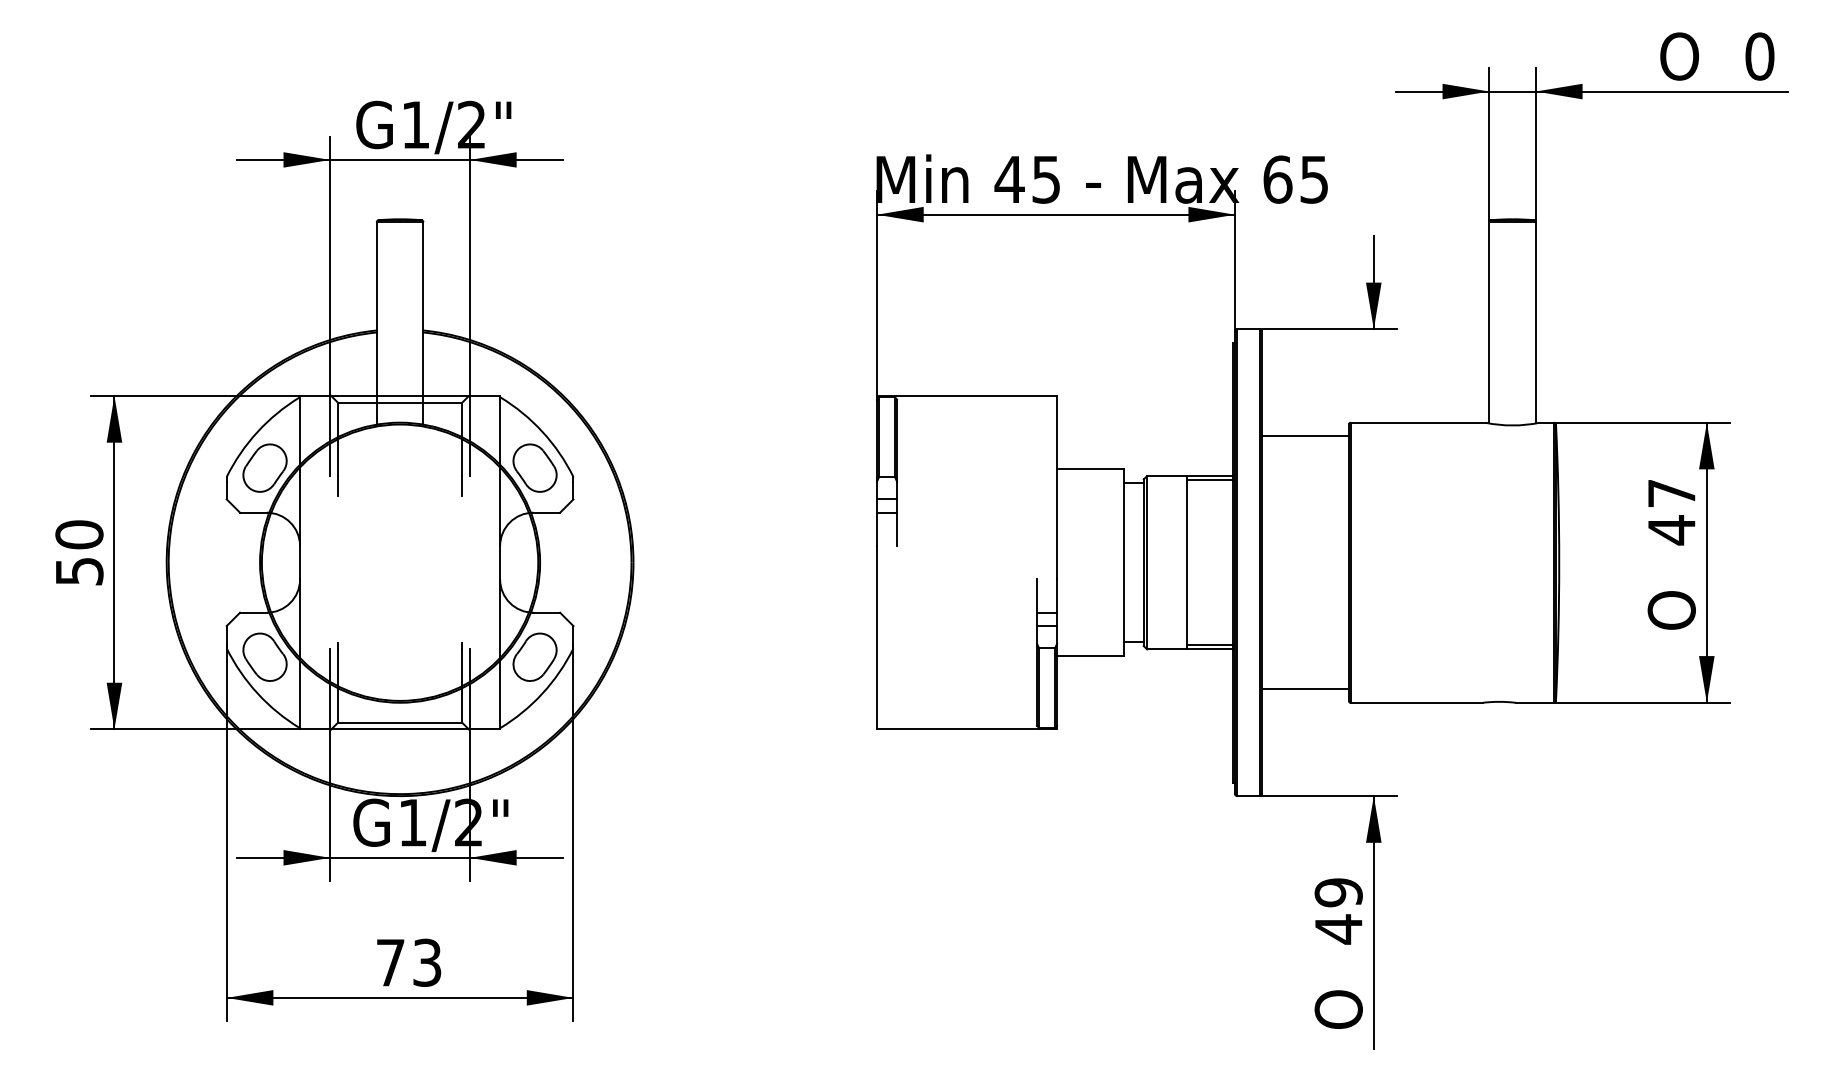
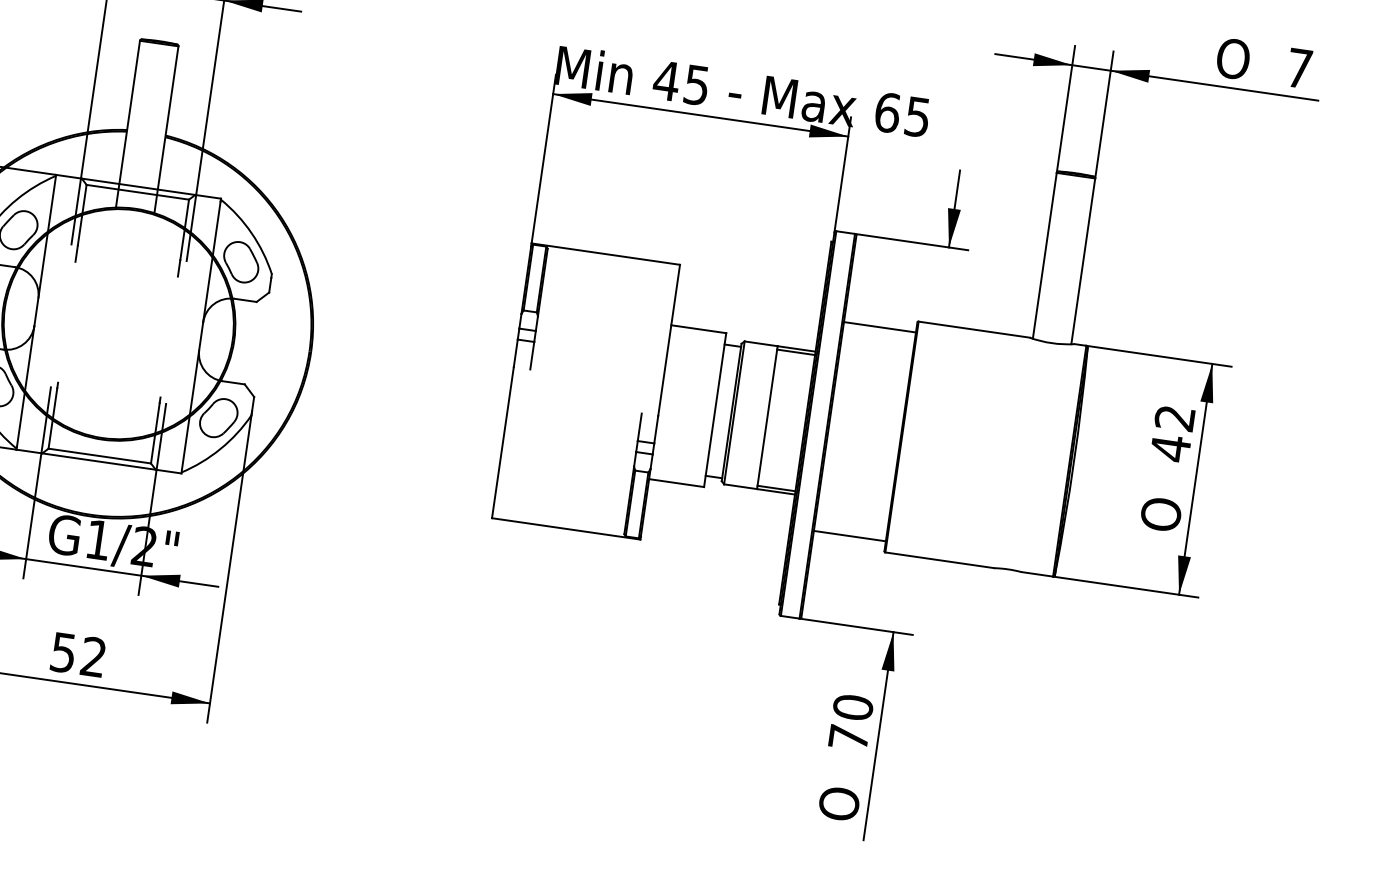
text: (1759, 56) -> (1299, 68), 0 -> 7
text: (1671, 493) -> (1174, 418), 47 -> 42
text: (1338, 911) -> (850, 723), 49 -> 70
text: (409, 962) -> (79, 654), 73 -> 52

